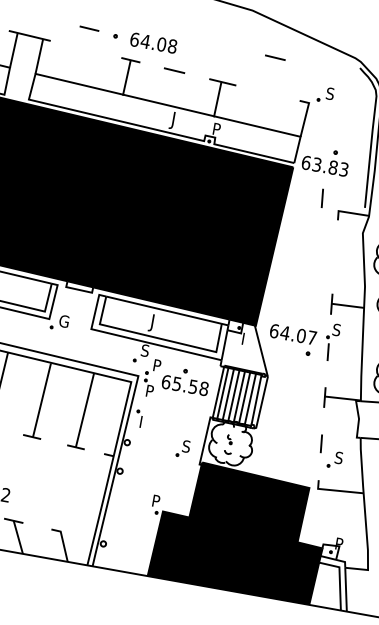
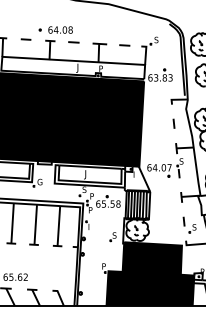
line: (88, 28) -> (25, 39), moved
line: (274, 57) -> (124, 45), moved
line: (321, 197) -> (173, 123), moved

